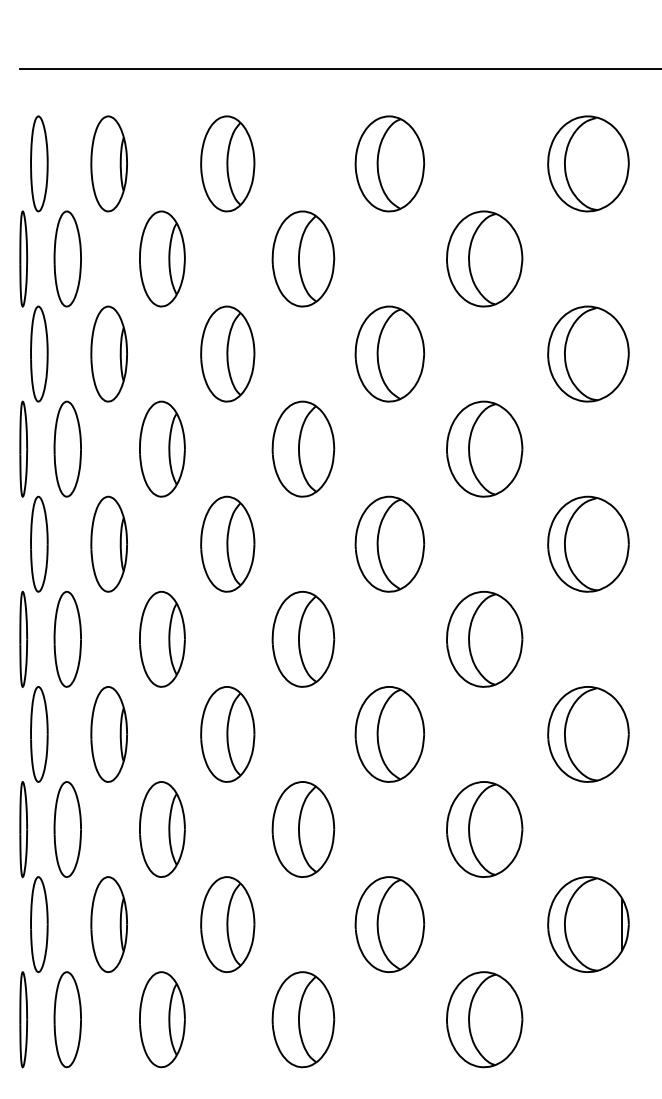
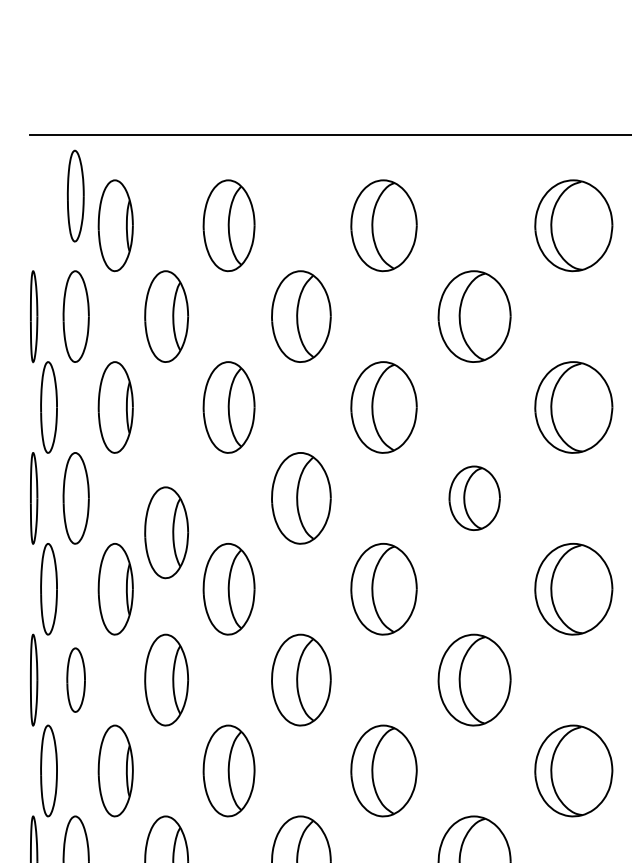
part: (39, 163) -> (75, 195), moved
part: (162, 448) -> (166, 532), moved
part: (484, 448) -> (474, 497), size x0.7
part: (67, 639) -> (75, 680), size x0.7

